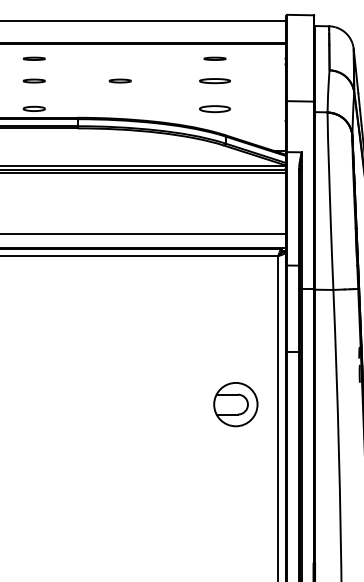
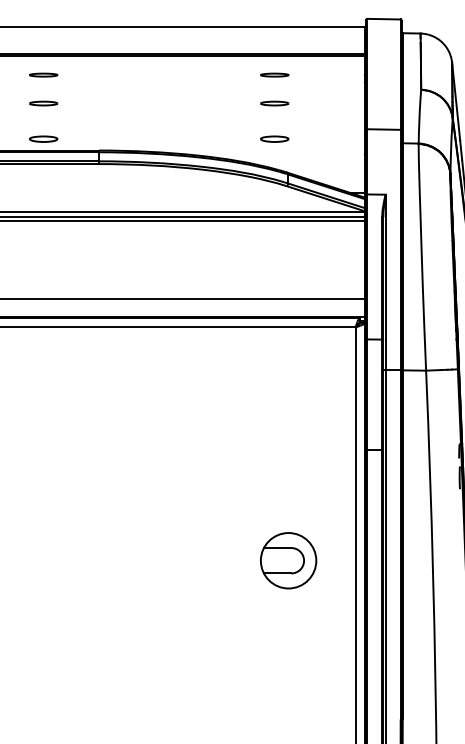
part: (119, 80) -> (152, 102), removed
part: (214, 80) -> (274, 102), size x0.71
part: (214, 108) -> (274, 138), size x0.71
part: (235, 404) -> (288, 560), moved

